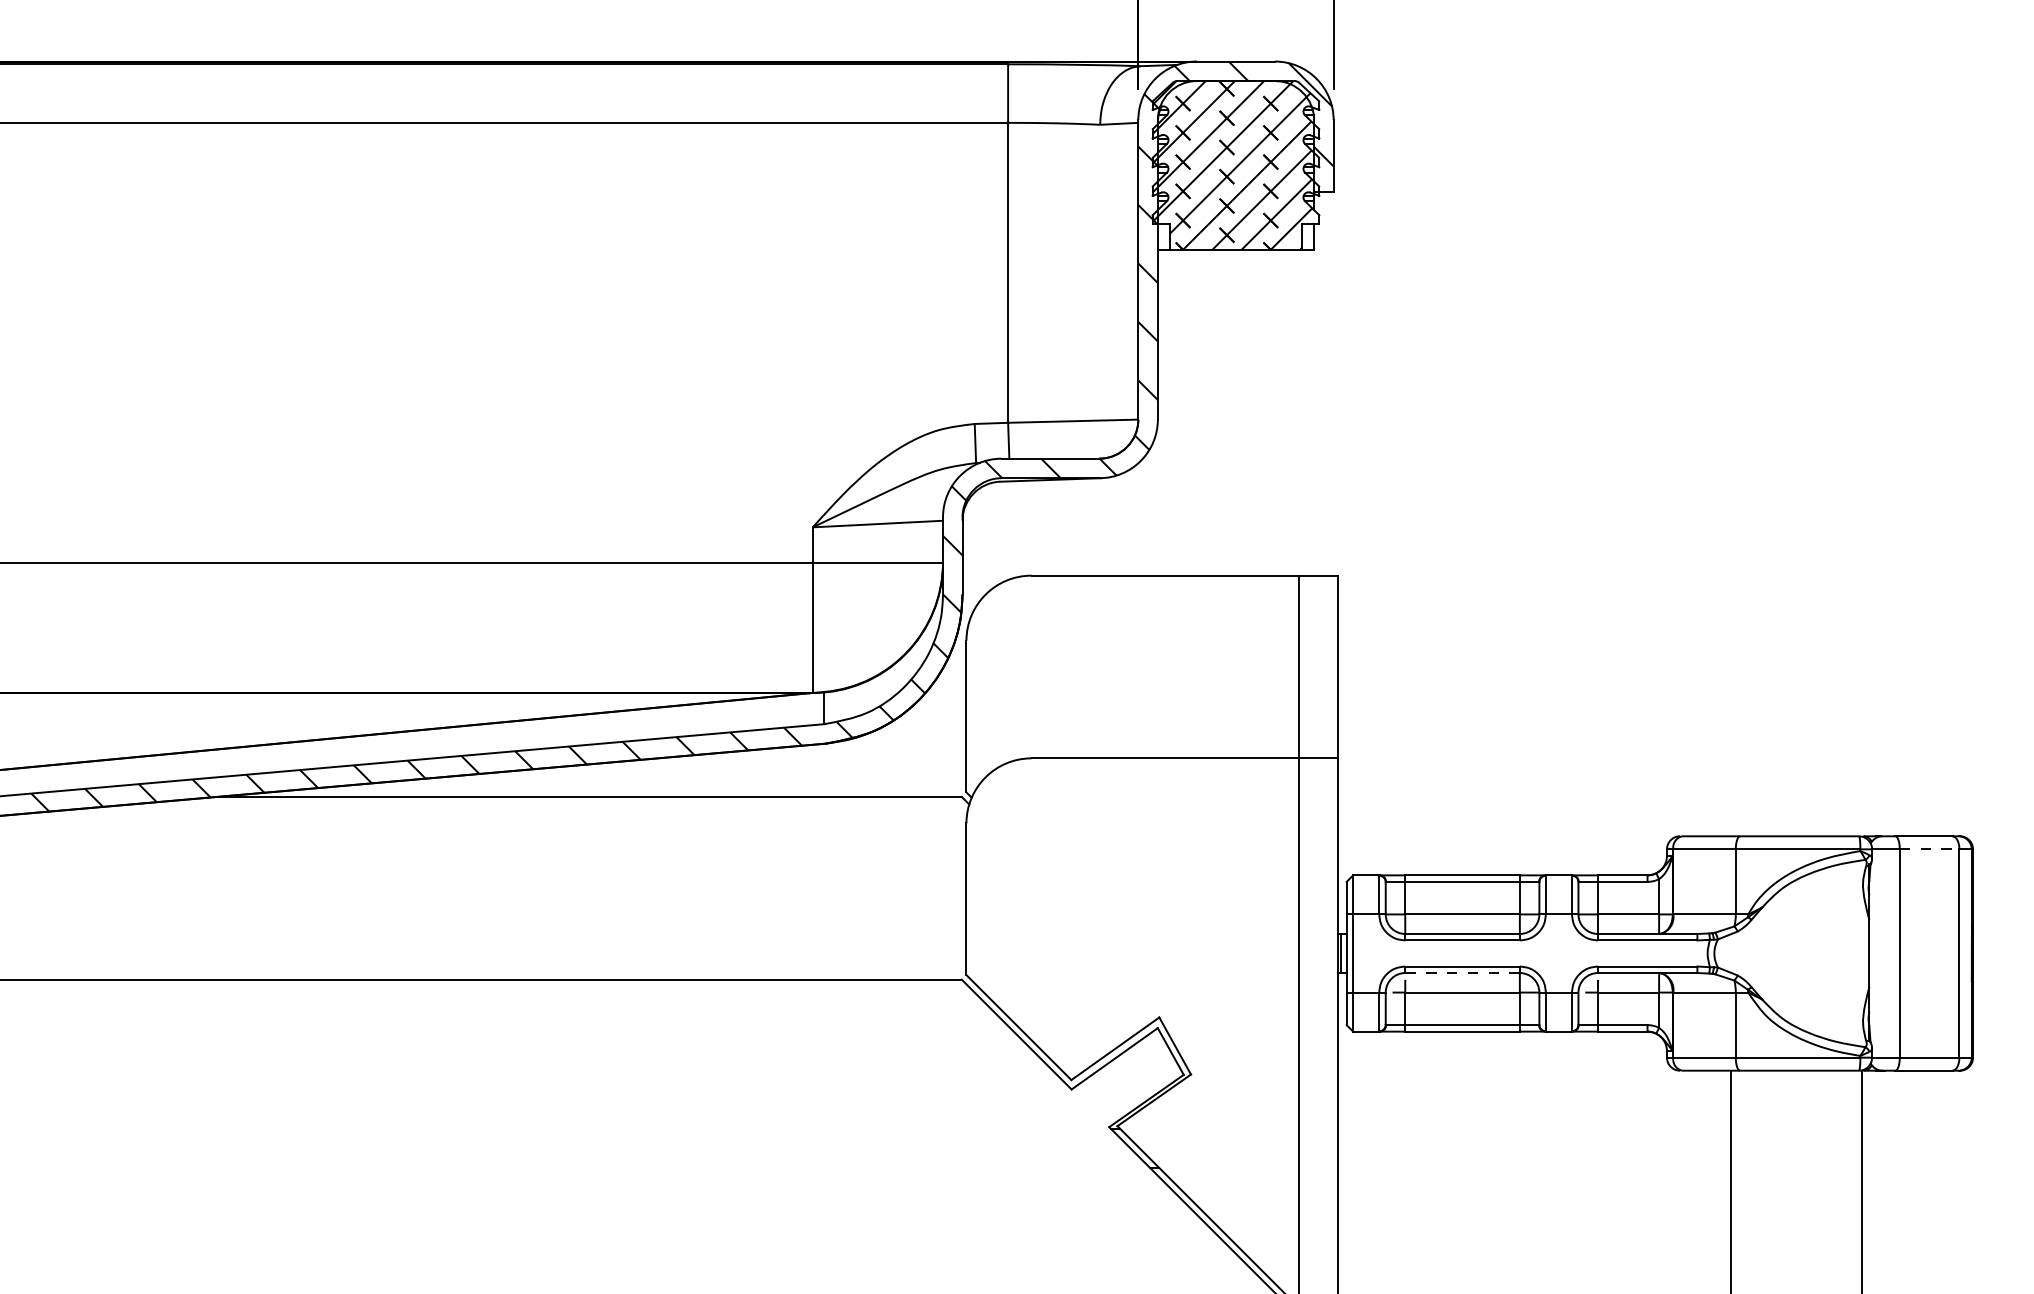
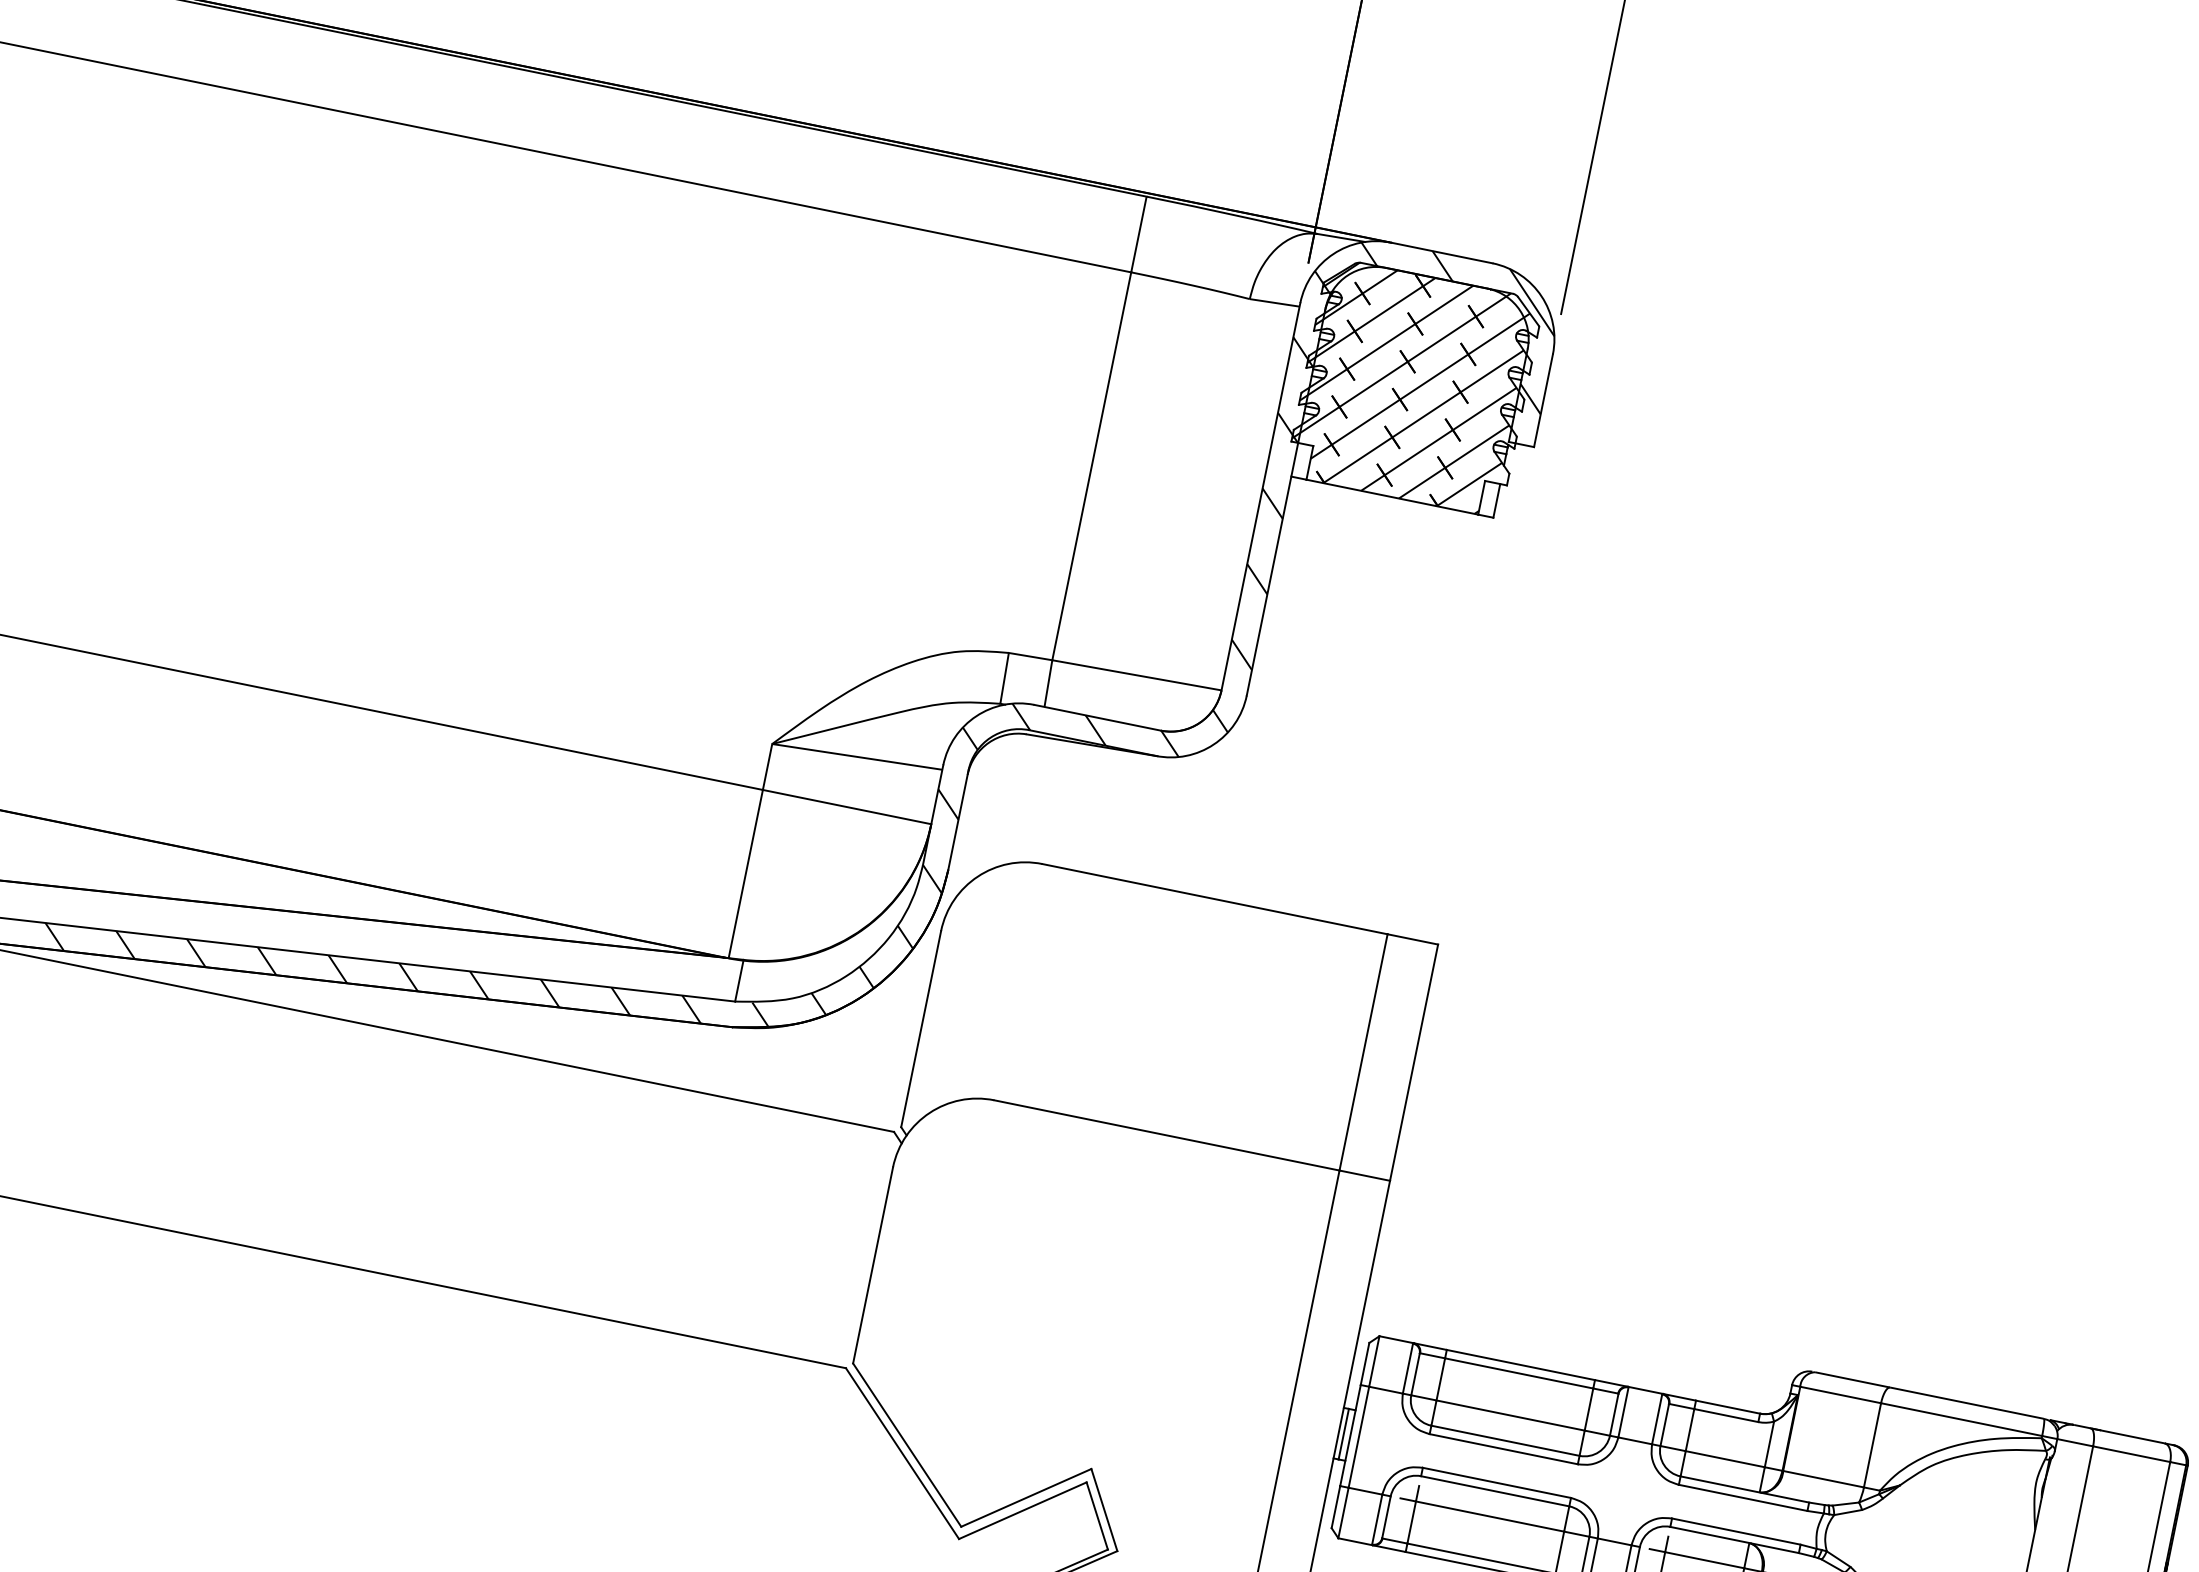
line: (1929, 849) -> (2131, 1454), dashed -> solid
line: (1463, 973) -> (1496, 1492), dashed -> solid

